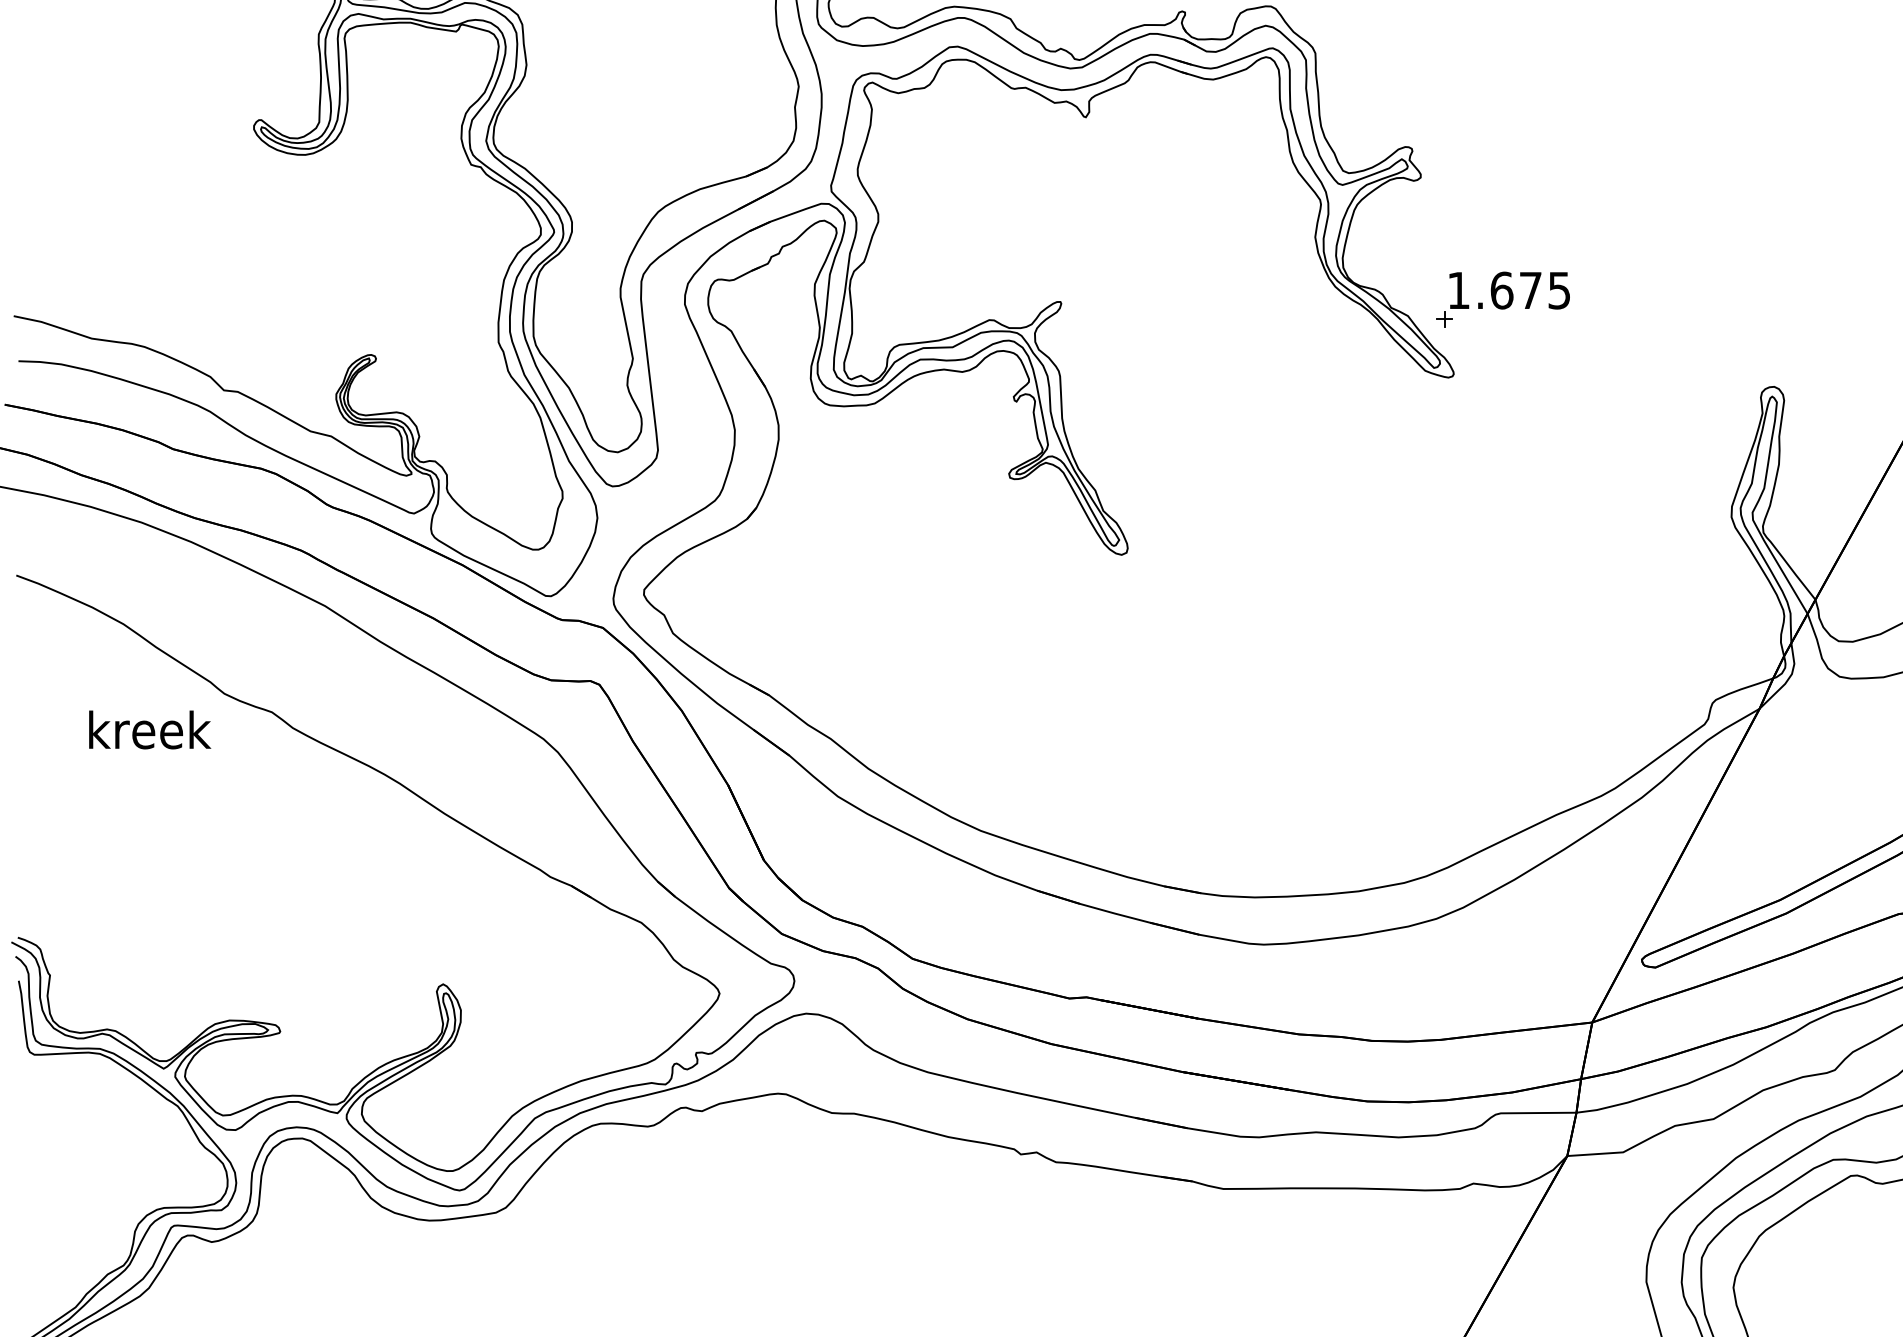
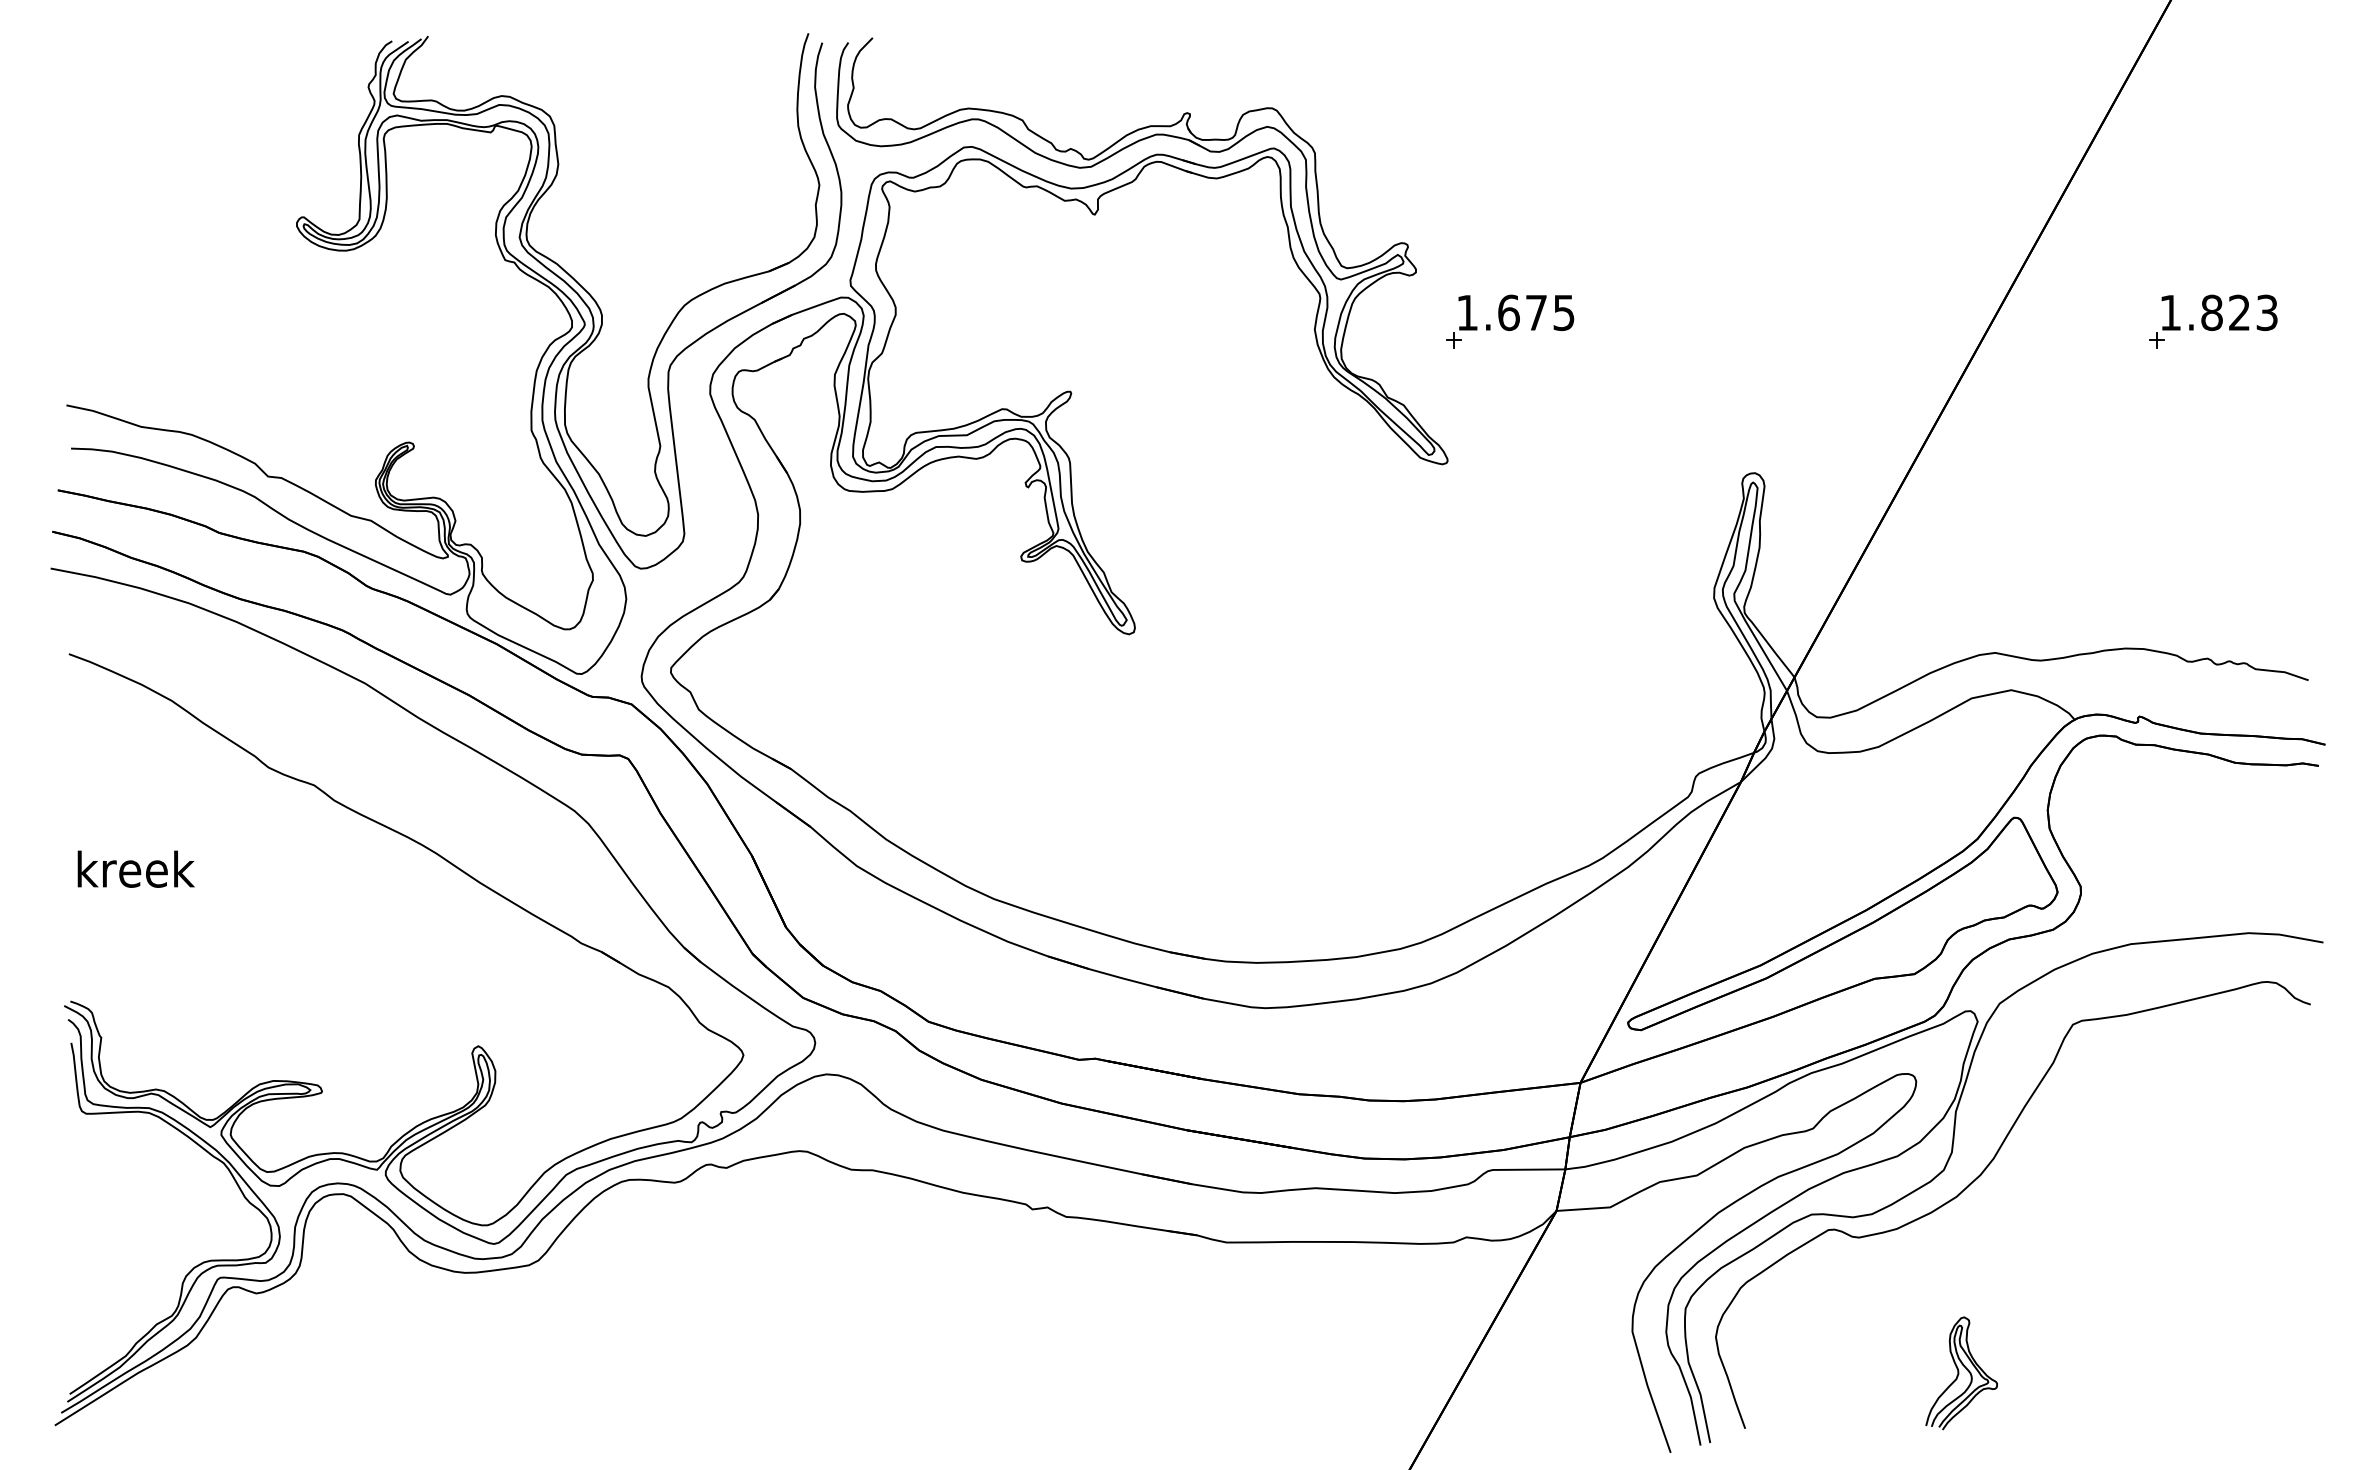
part: (1503, 299) -> (1510, 321), moved
text: (149, 729) -> (135, 868), moved

